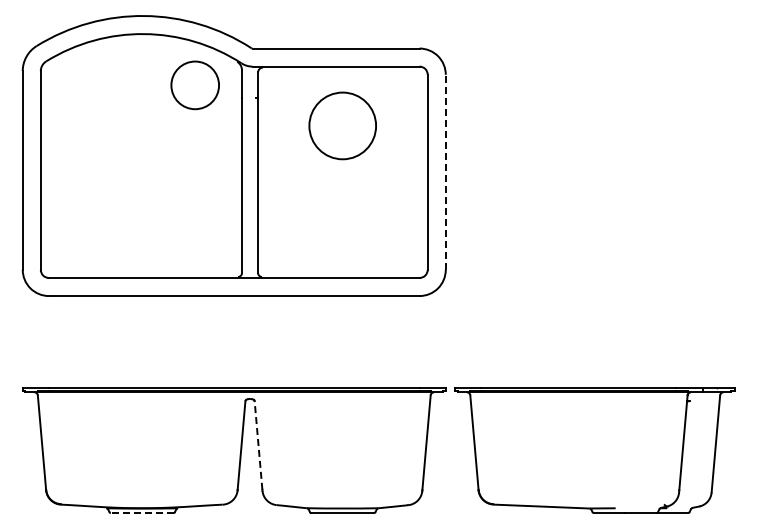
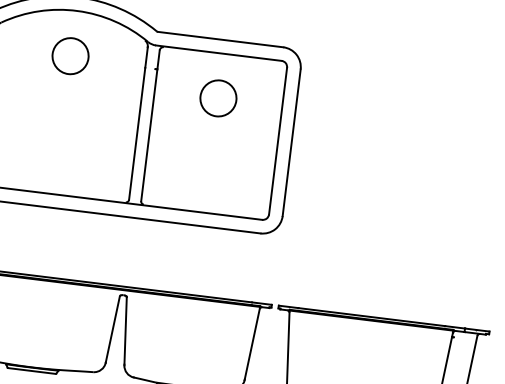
circle: (194, 85) -> (70, 56), moved
circle: (342, 125) -> (218, 98), size x0.71
line: (445, 171) -> (291, 142), dashed -> solid
line: (258, 445) -> (125, 330), dashed -> solid
line: (141, 513) -> (31, 371), dashed -> solid

